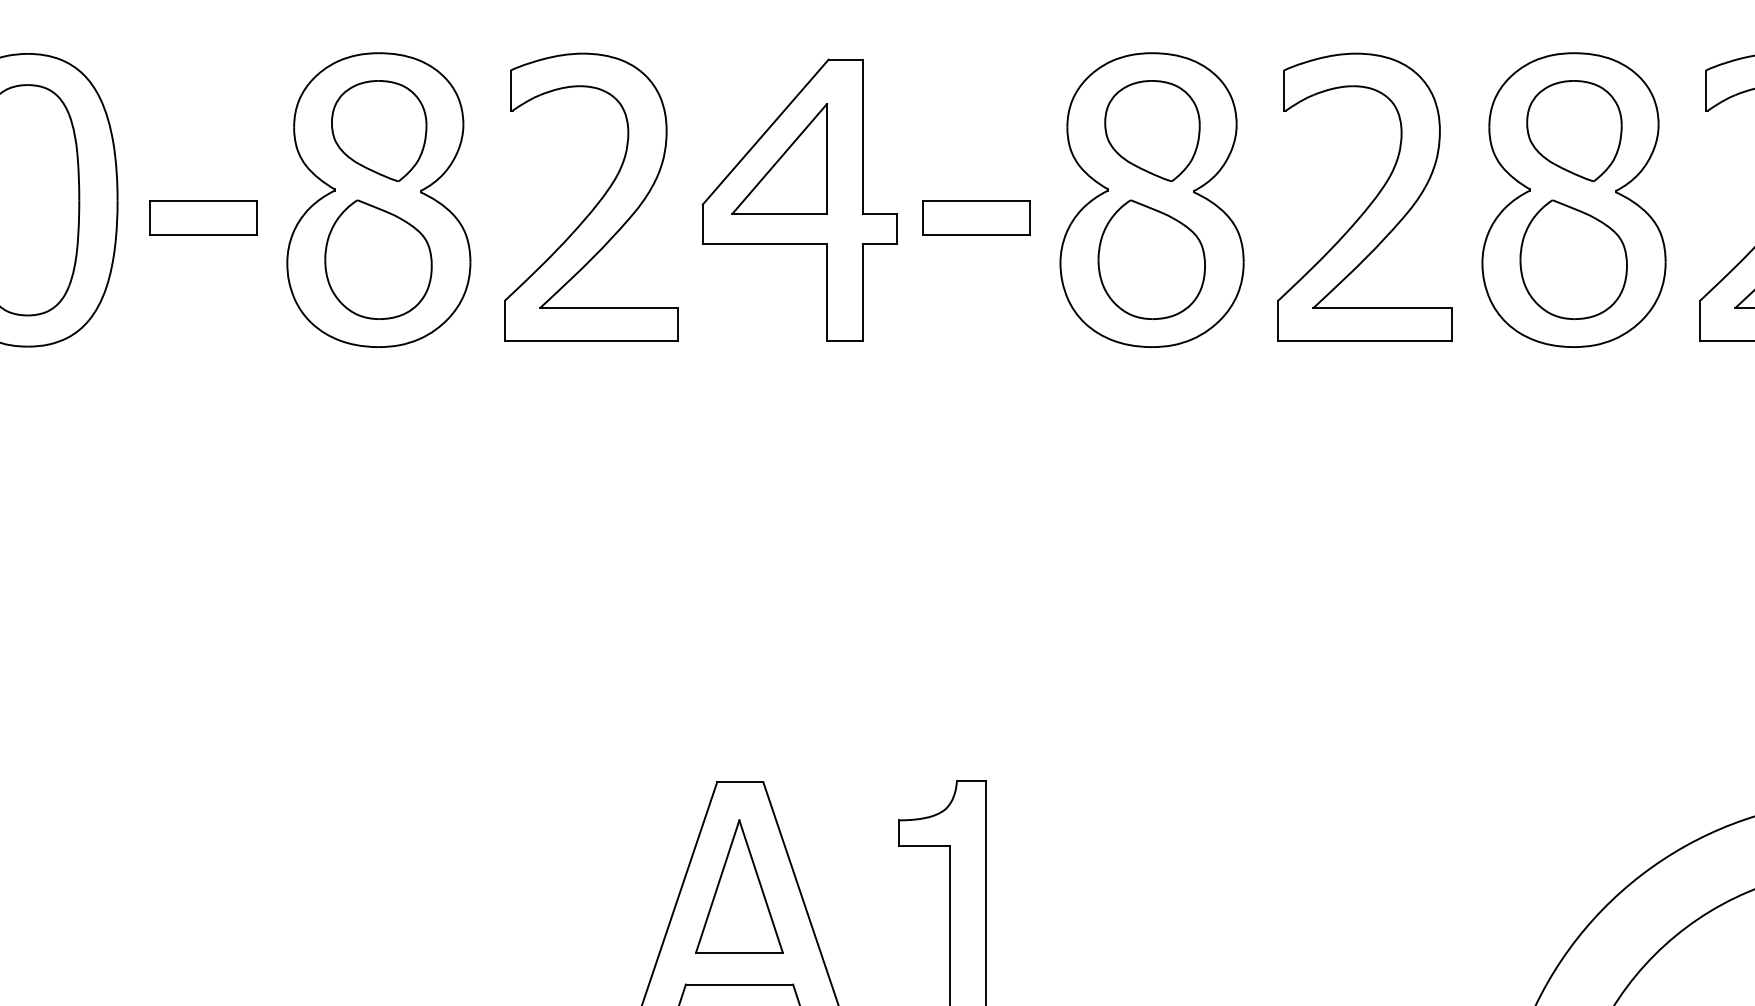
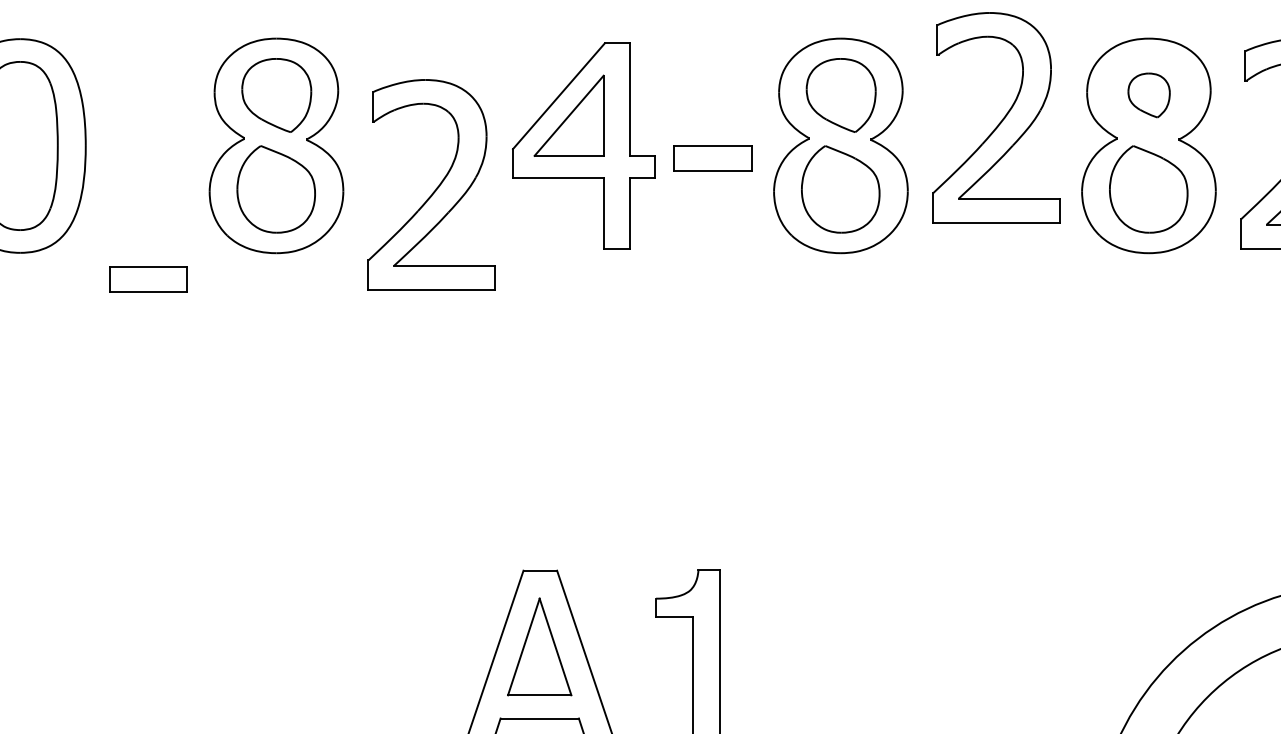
part: (1573, 131) -> (1148, 95), size x0.6
part: (591, 196) -> (431, 184), moved
part: (1365, 196) -> (996, 117), moved
part: (203, 217) -> (148, 279), moved

